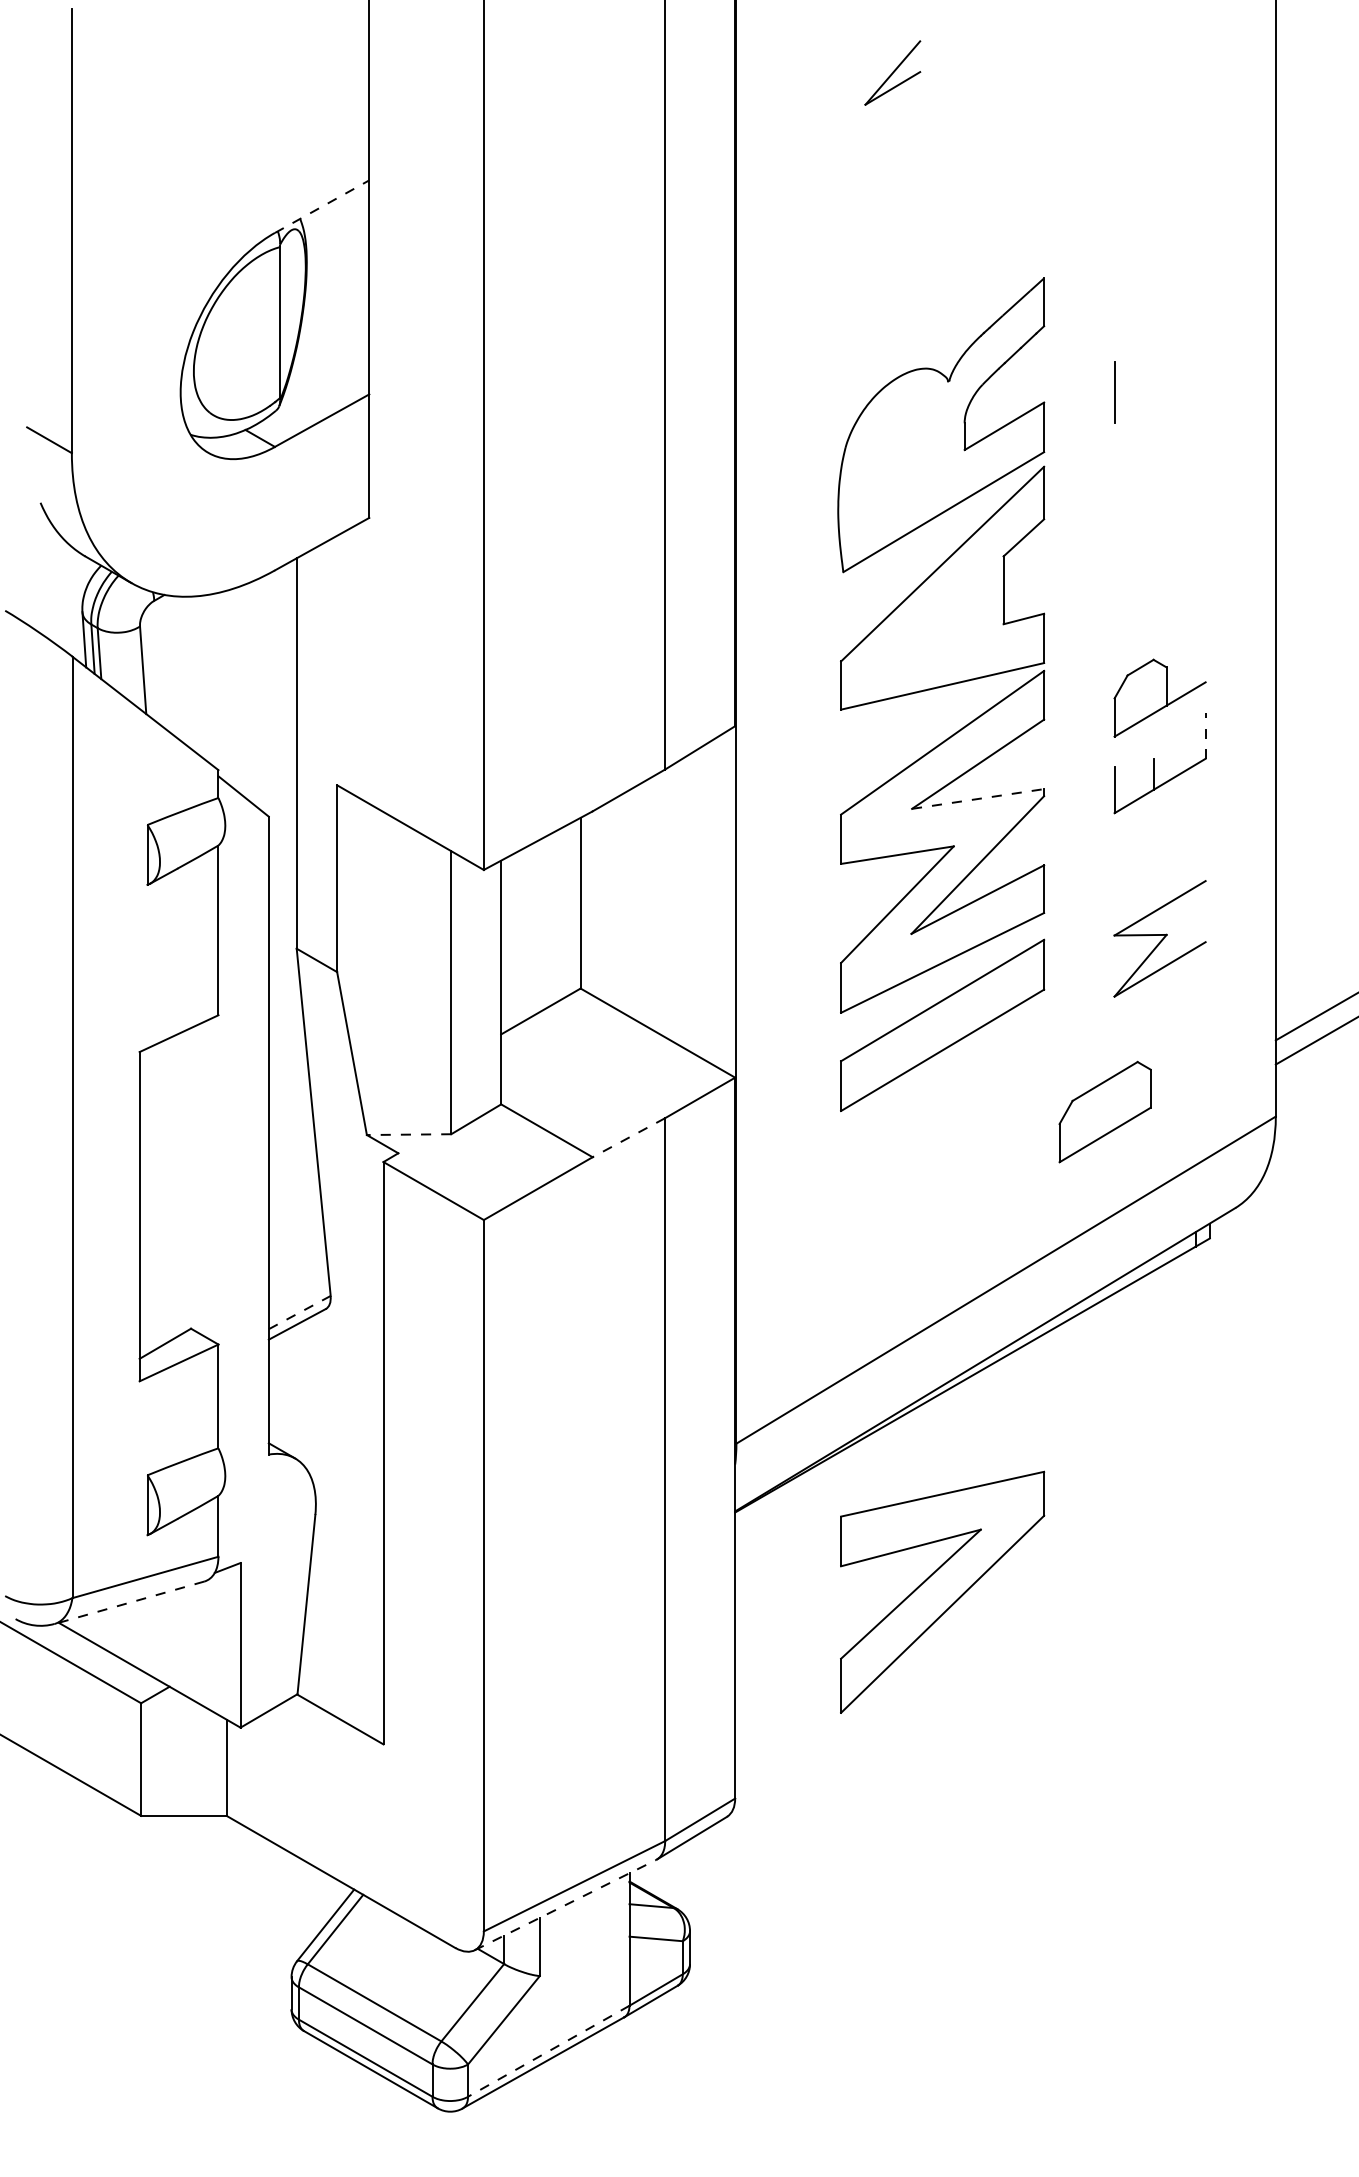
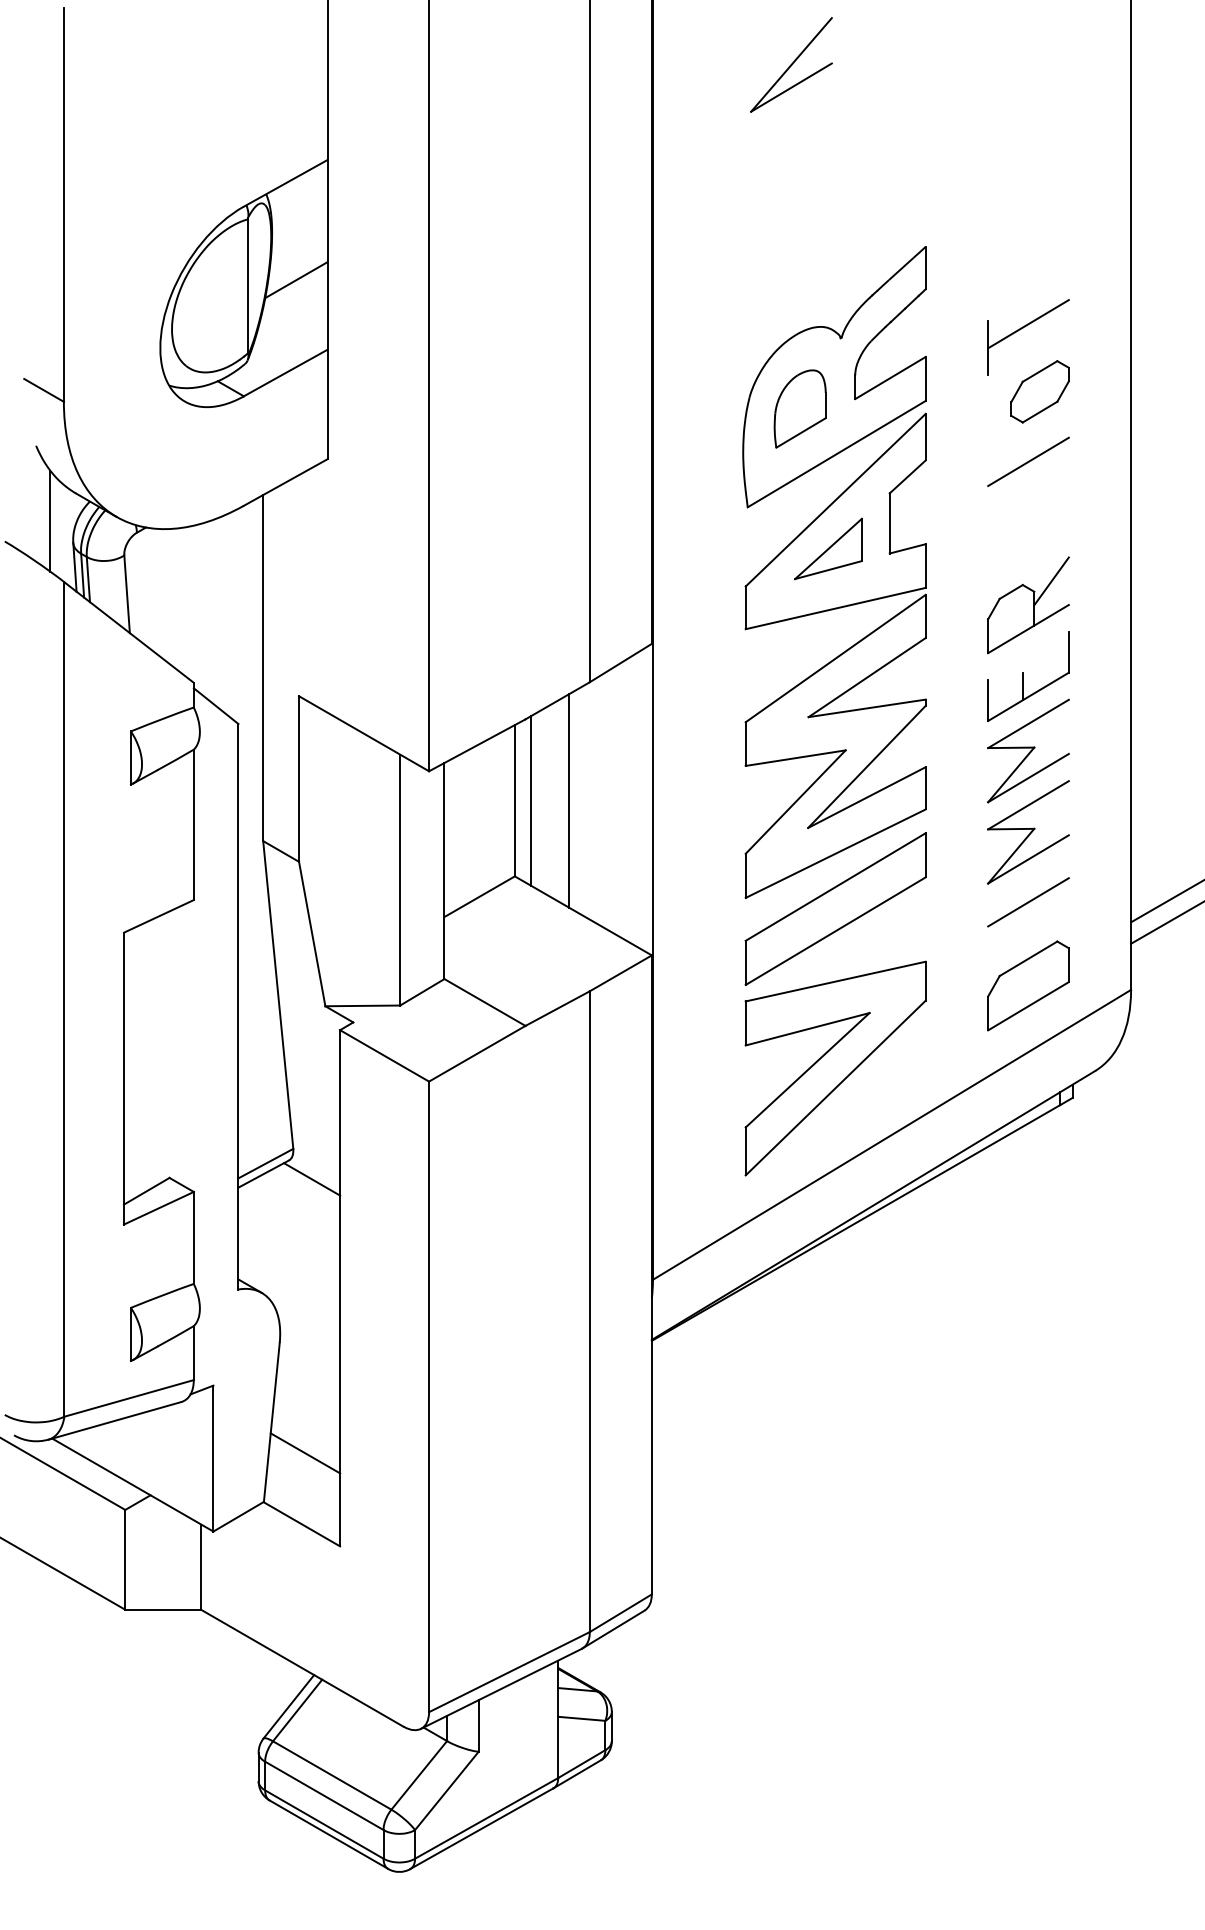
part: (892, 72) -> (791, 64), size x1.67
line: (322, 206) -> (286, 183), dashed -> solid
line: (333, 315) -> (295, 279), added
line: (1159, 365) -> (1027, 324), added
part: (1172, 441) -> (1039, 391), added
part: (902, 460) -> (800, 408), added
line: (1159, 520) -> (1027, 461), added
line: (56, 587) -> (50, 520), added
part: (934, 619) -> (828, 549), added
line: (1185, 655) -> (1051, 581), added
line: (1205, 735) -> (1068, 652), dashed -> solid
line: (978, 799) -> (867, 708), dashed -> solid
part: (1159, 846) -> (1027, 750), added
line: (598, 903) -> (530, 801), added
line: (642, 903) -> (569, 801), added
line: (1159, 1017) -> (1027, 902), added
part: (1104, 1111) -> (1027, 985), moved
line: (408, 1134) -> (362, 1005), dashed -> solid
line: (628, 1137) -> (557, 1008), dashed -> solid
line: (300, 1312) -> (266, 1163), dashed -> solid
line: (351, 1330) -> (311, 1179), added
part: (942, 1591) -> (835, 1067), moved
line: (129, 1602) -> (114, 1420), dashed -> solid
line: (344, 1639) -> (305, 1453), added
line: (565, 1904) -> (501, 1688), dashed -> solid
line: (548, 2051) -> (486, 1818), dashed -> solid

